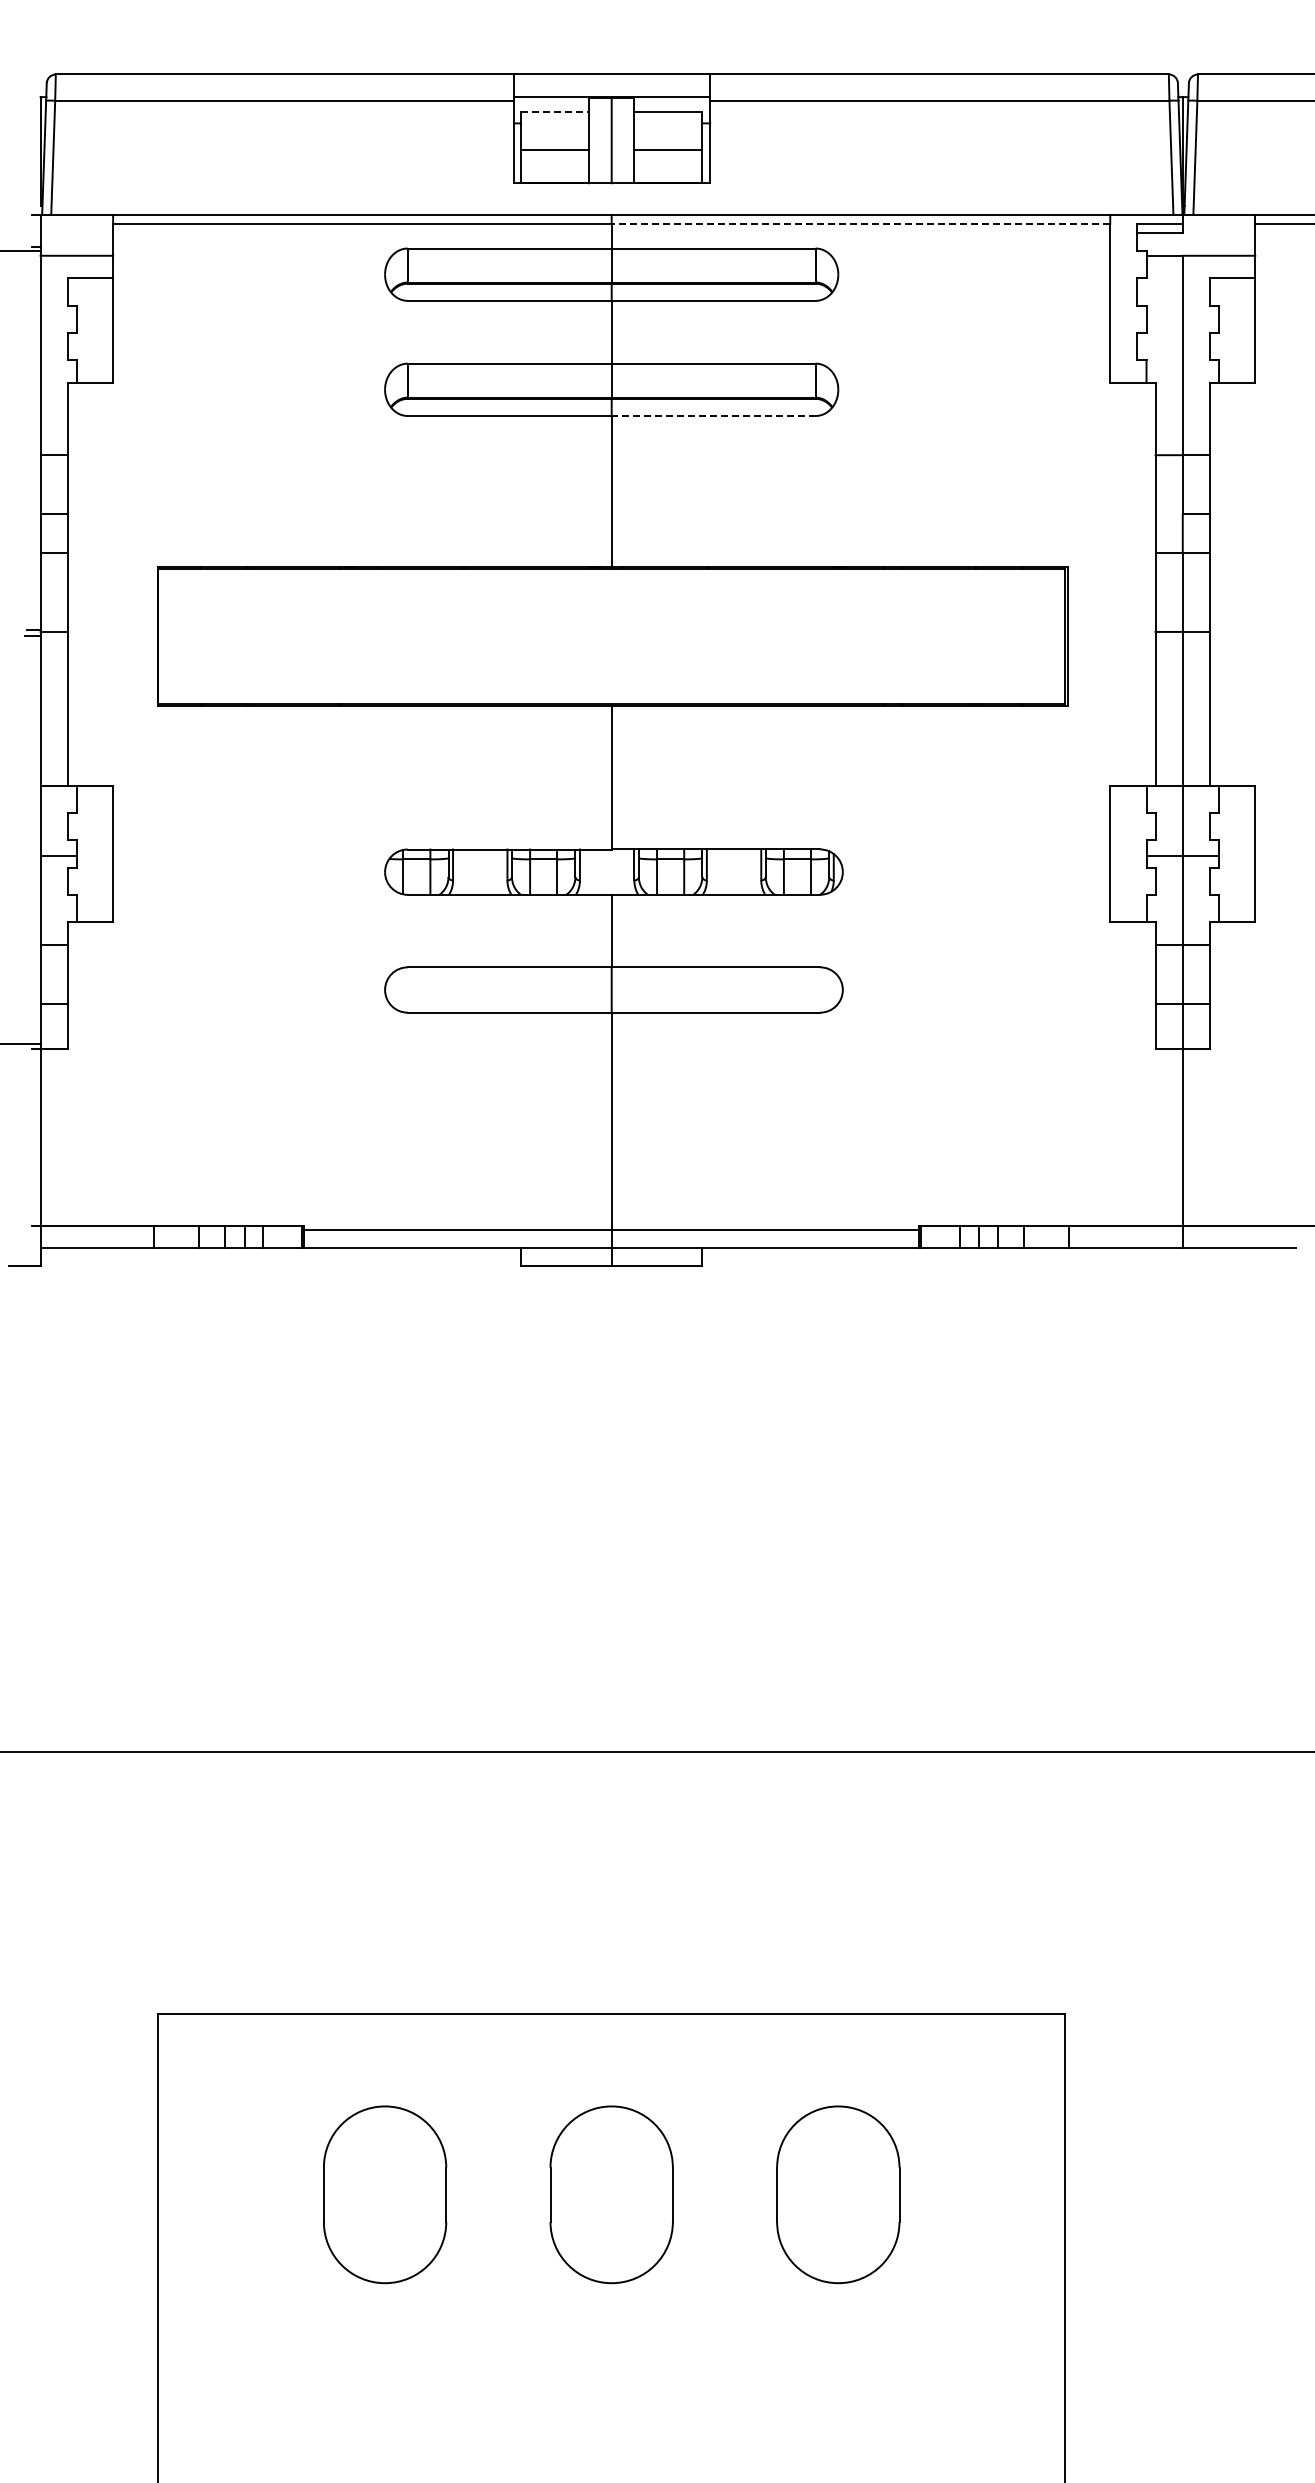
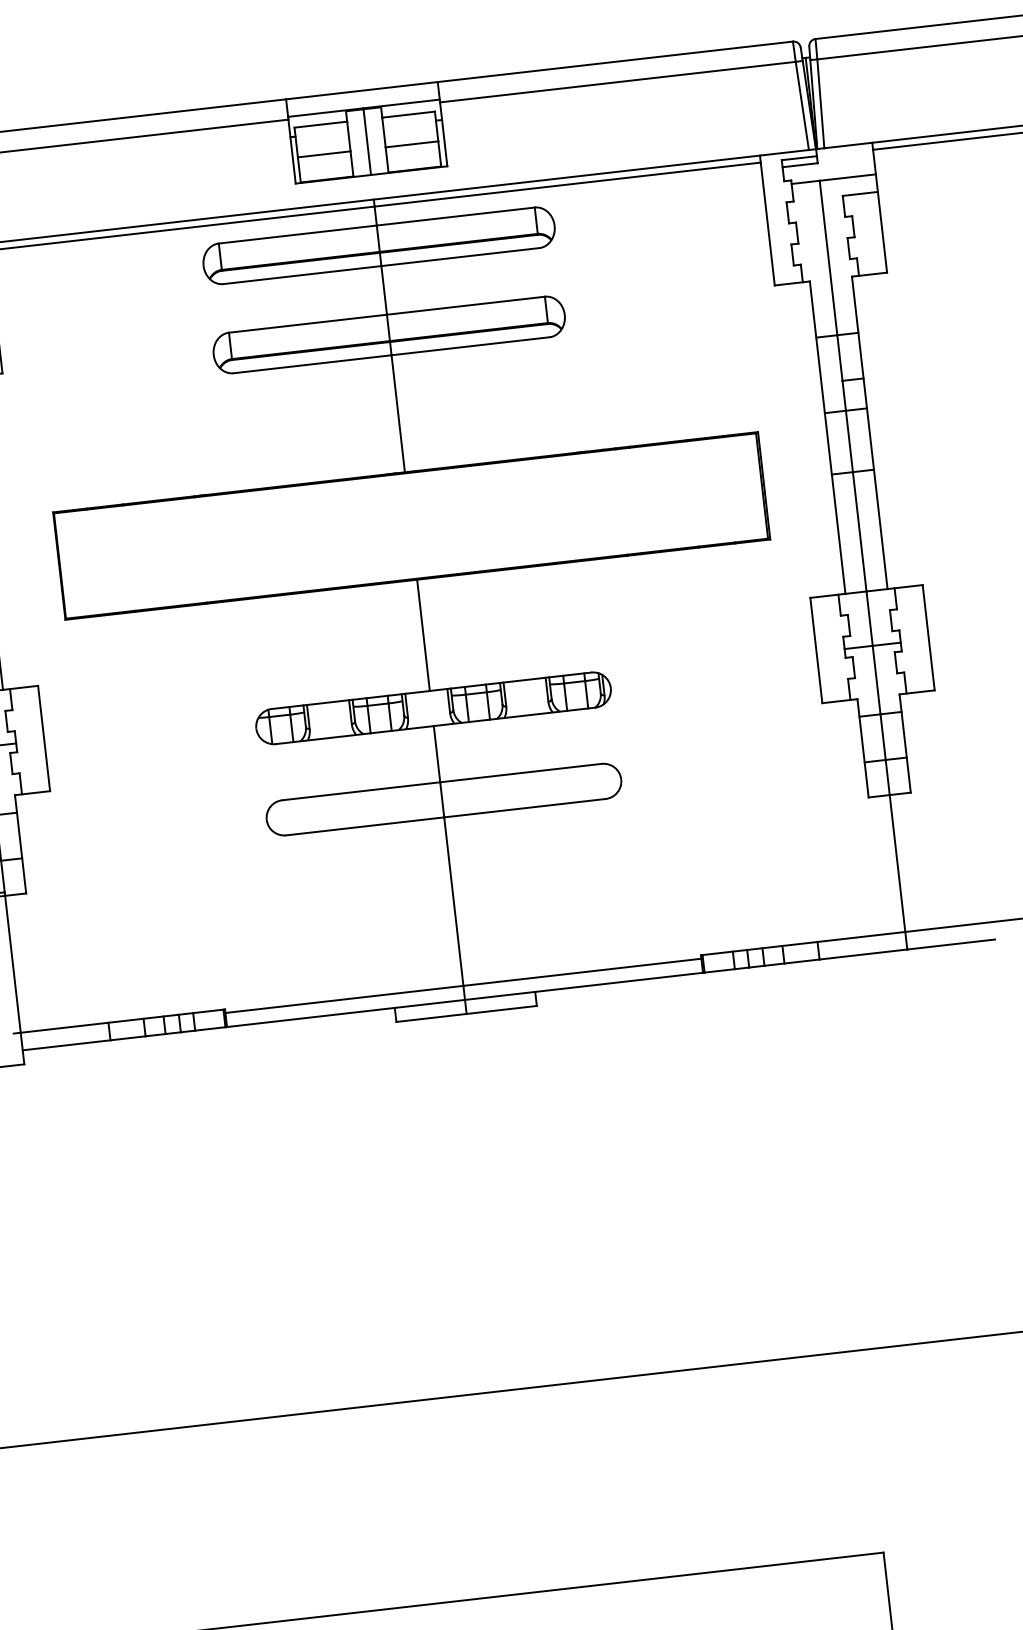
line: (555, 111) -> (321, 124), dashed -> solid
line: (860, 224) -> (567, 184), dashed -> solid
line: (713, 416) -> (470, 346), dashed -> solid

